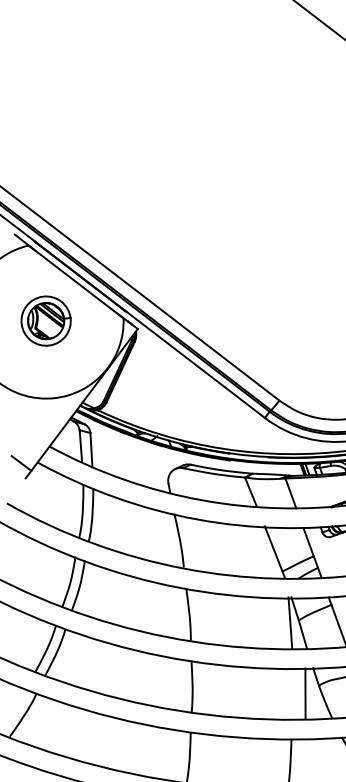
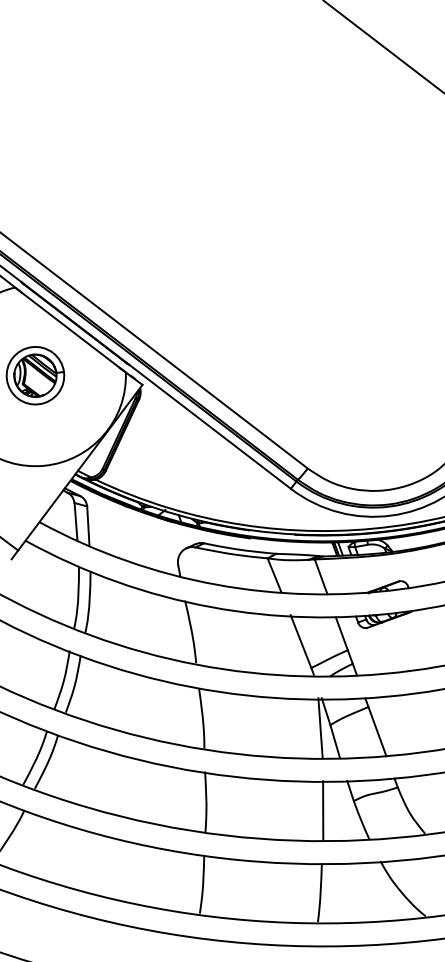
line: (305, 693) -> (323, 810), moved

